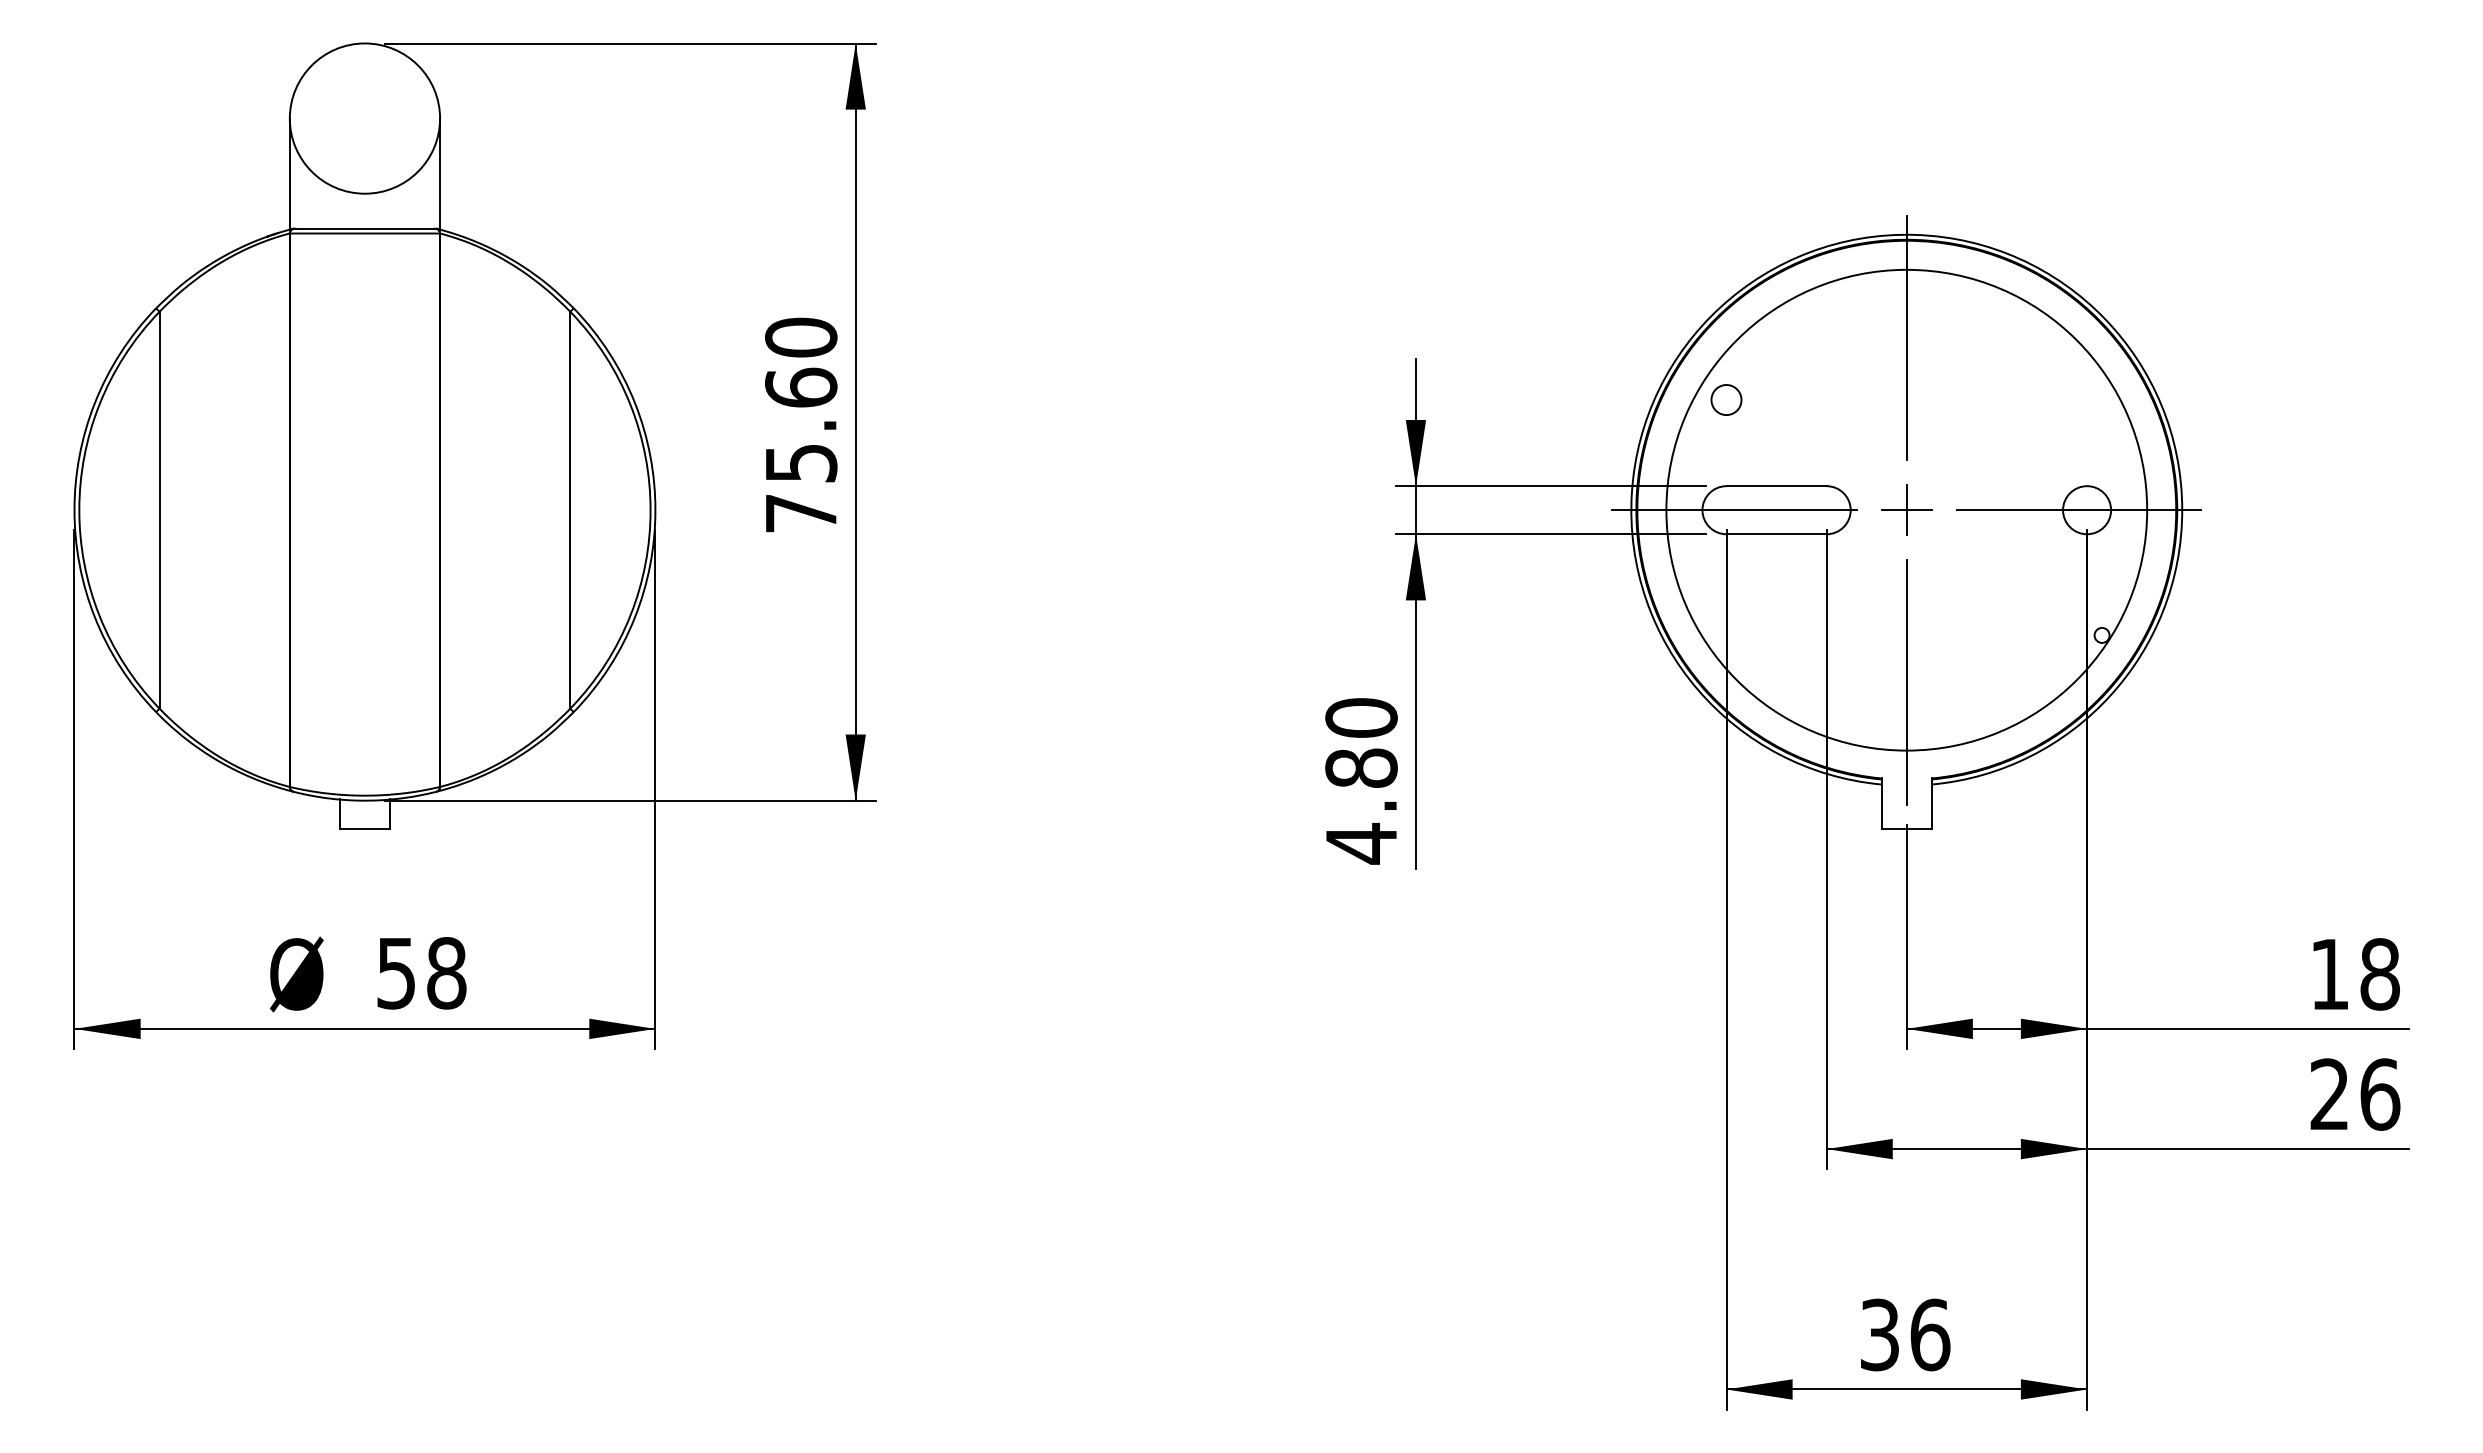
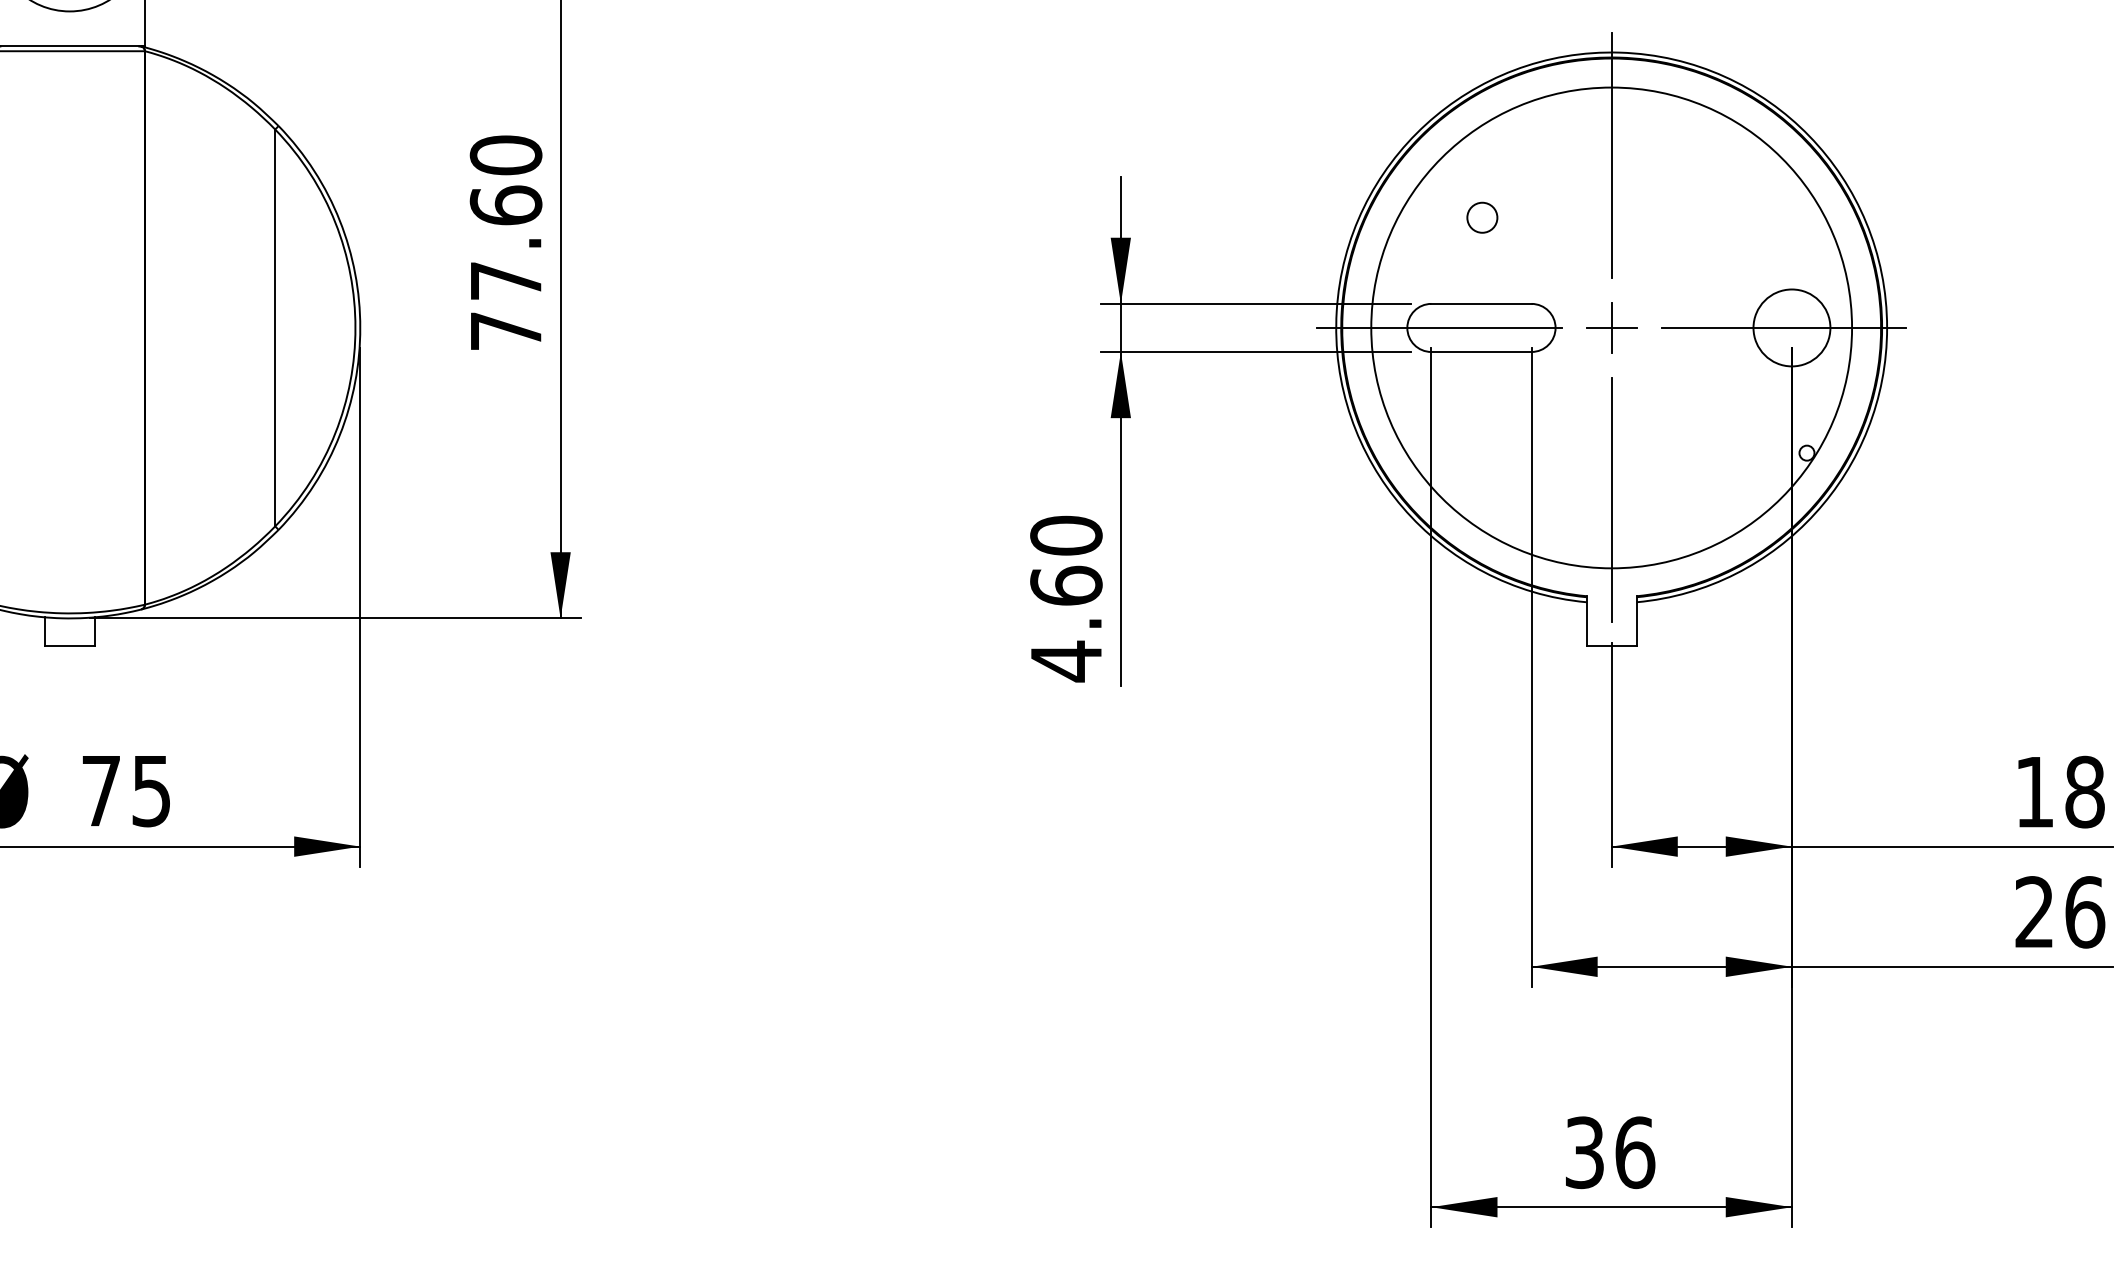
circle: (1726, 399) -> (1482, 217), moved
text: (801, 463) -> (506, 281), 75.60 -> 77.60
circle: (2087, 510) -> (1792, 328), size x1.6
text: (1361, 767) -> (1066, 585), 4.80 -> 4.60
text: (421, 973) -> (126, 791), 58 -> 75

